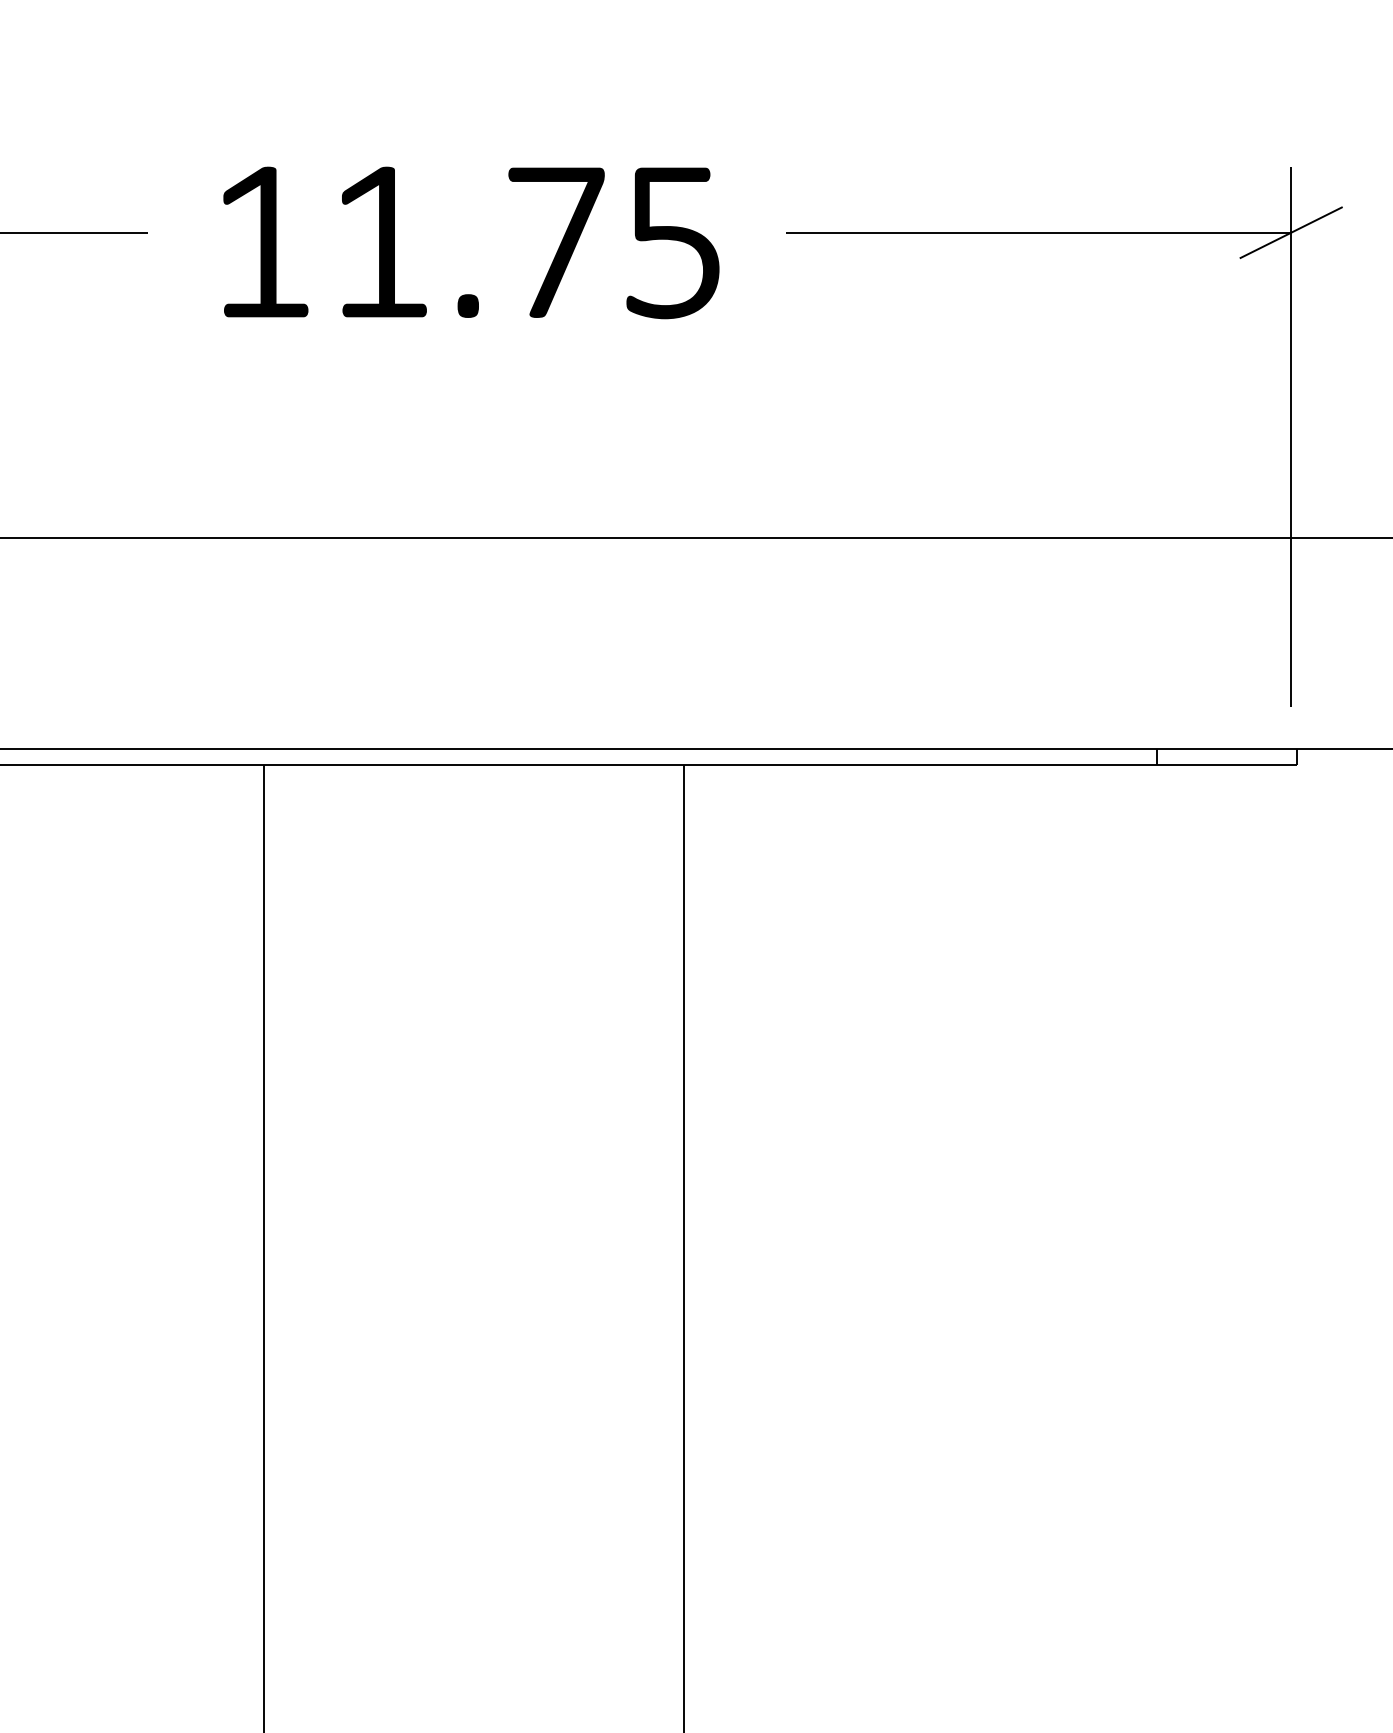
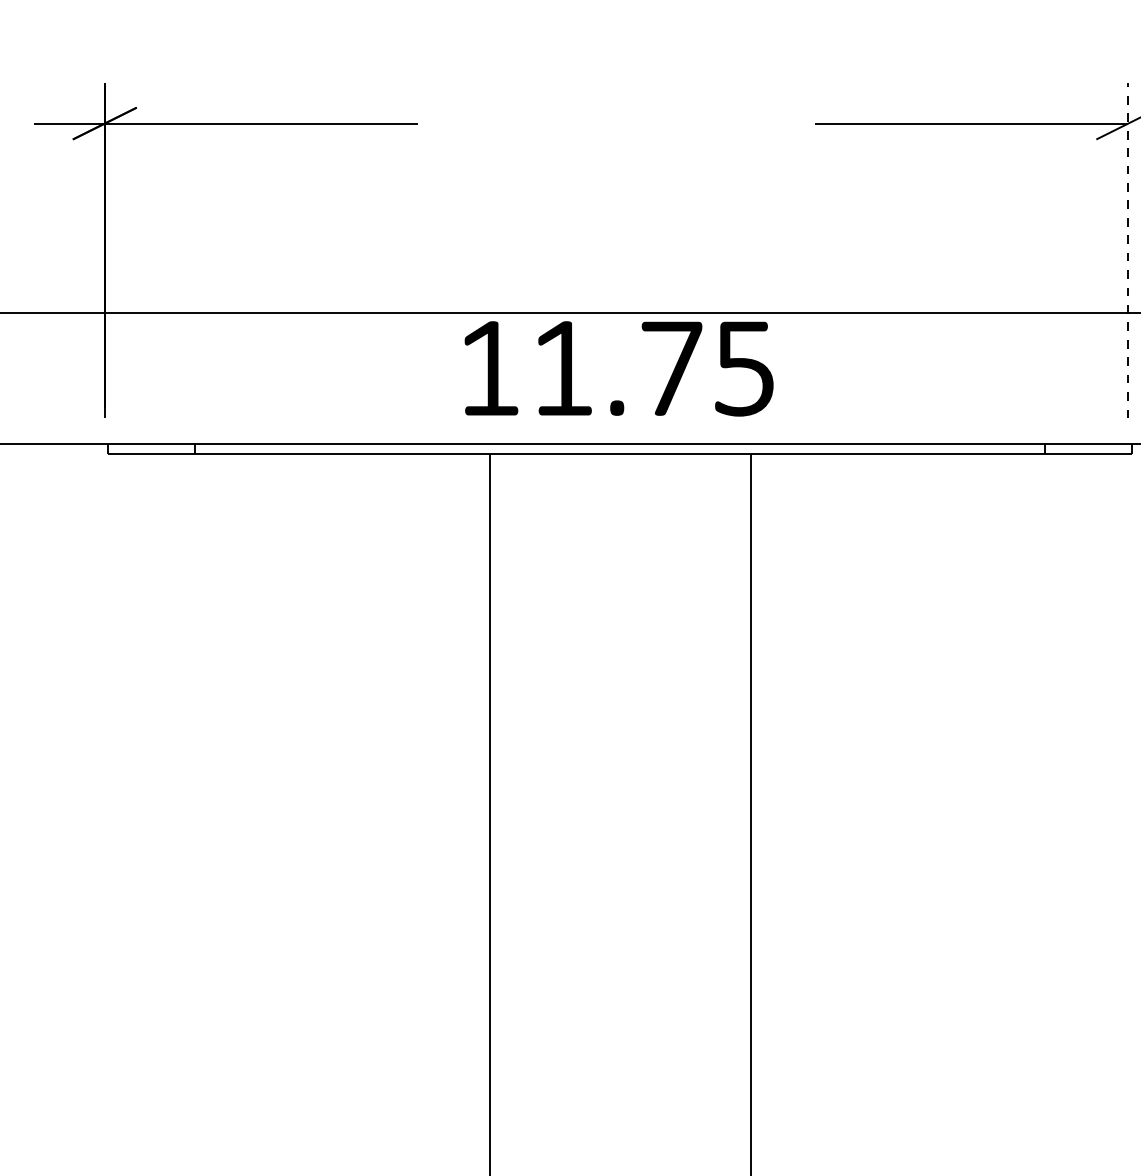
part: (470, 293) -> (618, 400), moved
line: (1291, 437) -> (1128, 250), solid -> dashed

